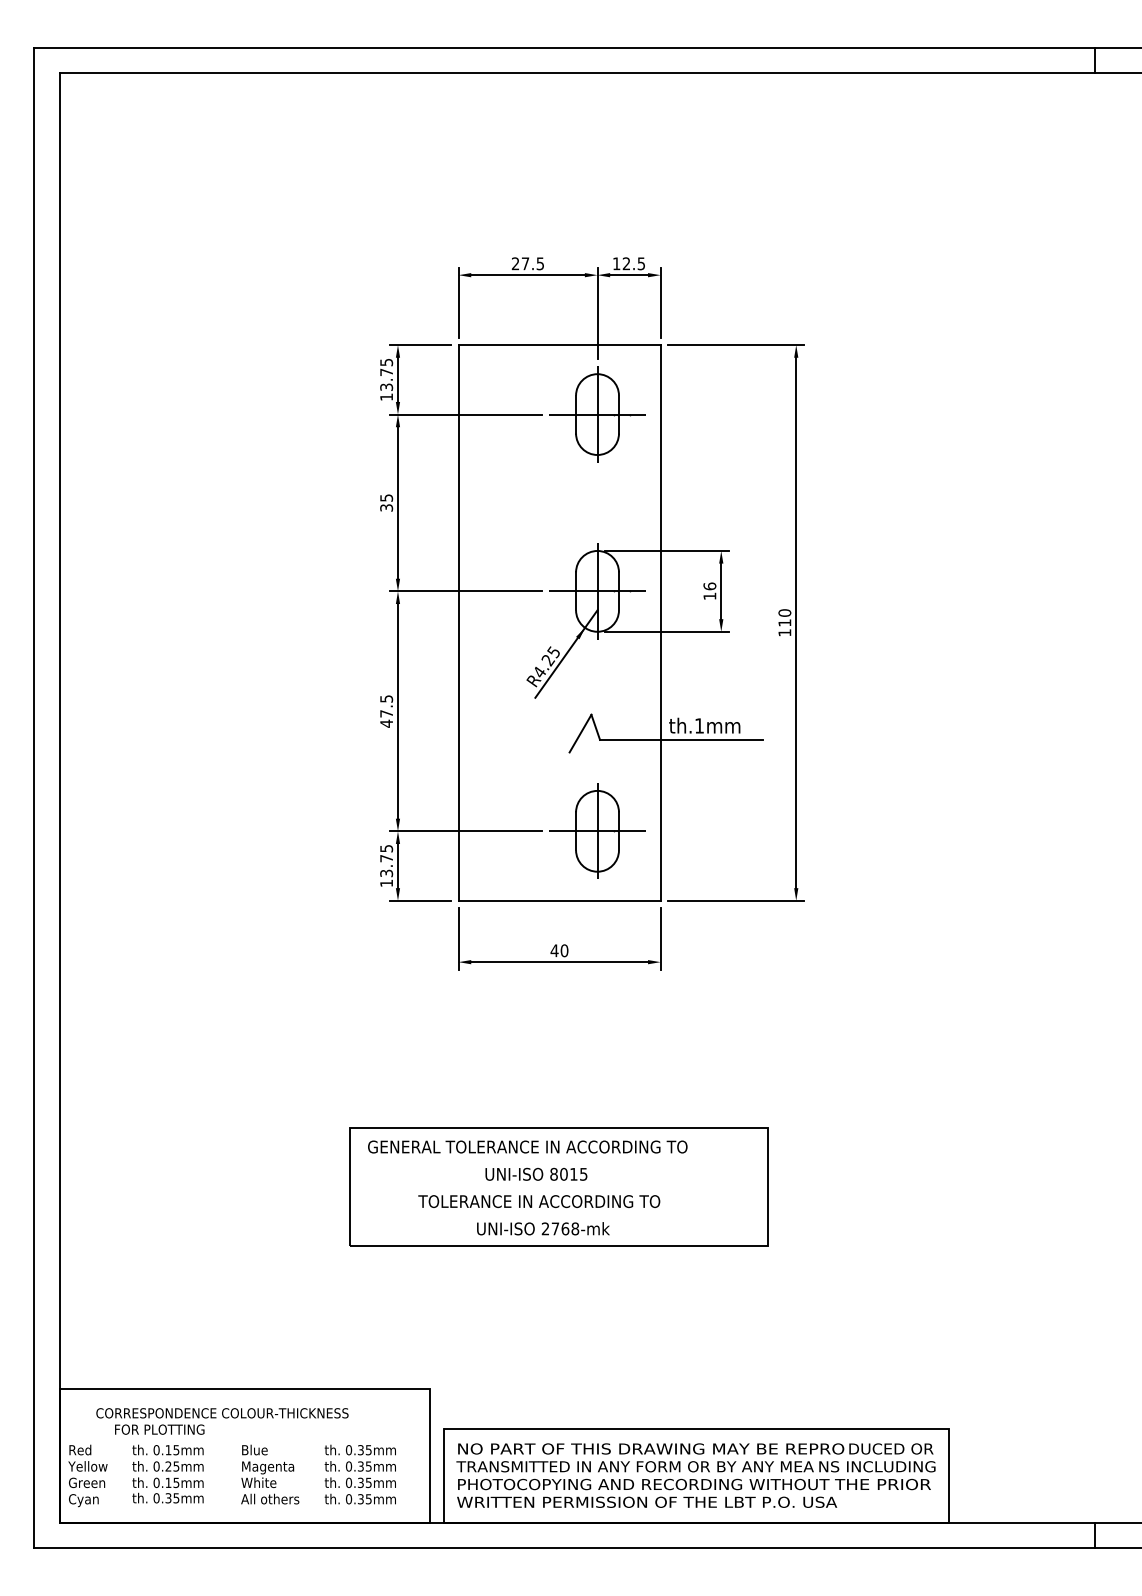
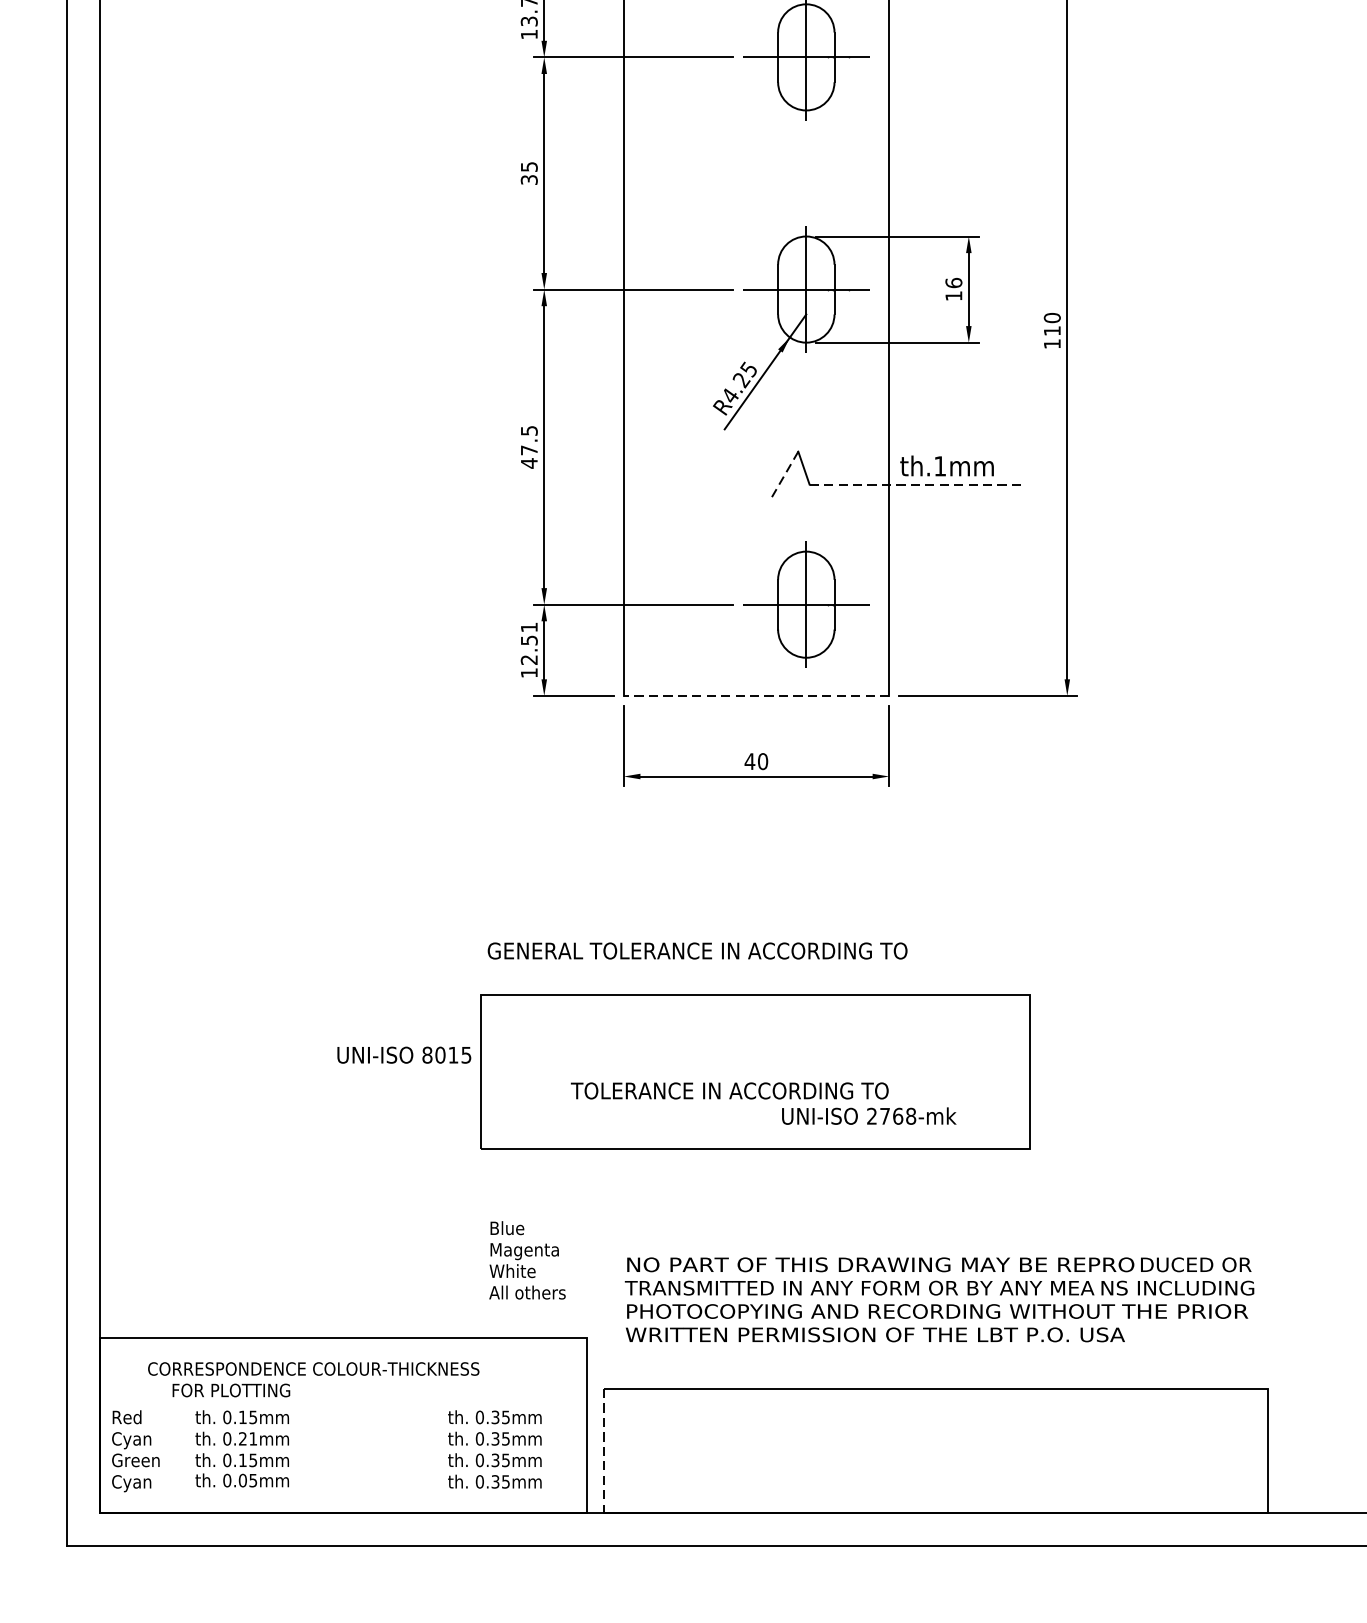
line: (580, 733) -> (783, 476), solid -> dashed
line: (681, 739) -> (916, 484), solid -> dashed
text: (386, 861) -> (529, 644), 13.75 -> 12.51
line: (559, 900) -> (756, 695), solid -> dashed
text: (527, 1146) -> (697, 950), moved
text: (536, 1173) -> (404, 1054), moved
text: (543, 1228) -> (869, 1115), moved
text: (176, 1466) -> (253, 1438), 0.25mm -> 0.21mm
text: (87, 1467) -> (136, 1440), Yellow -> Cyan
text: (270, 1474) -> (527, 1260), moved
text: (695, 1475) -> (938, 1299), moved
line: (443, 1476) -> (604, 1452), solid -> dashed
text: (168, 1498) -> (242, 1480), 0.35mm -> 0.05mm

